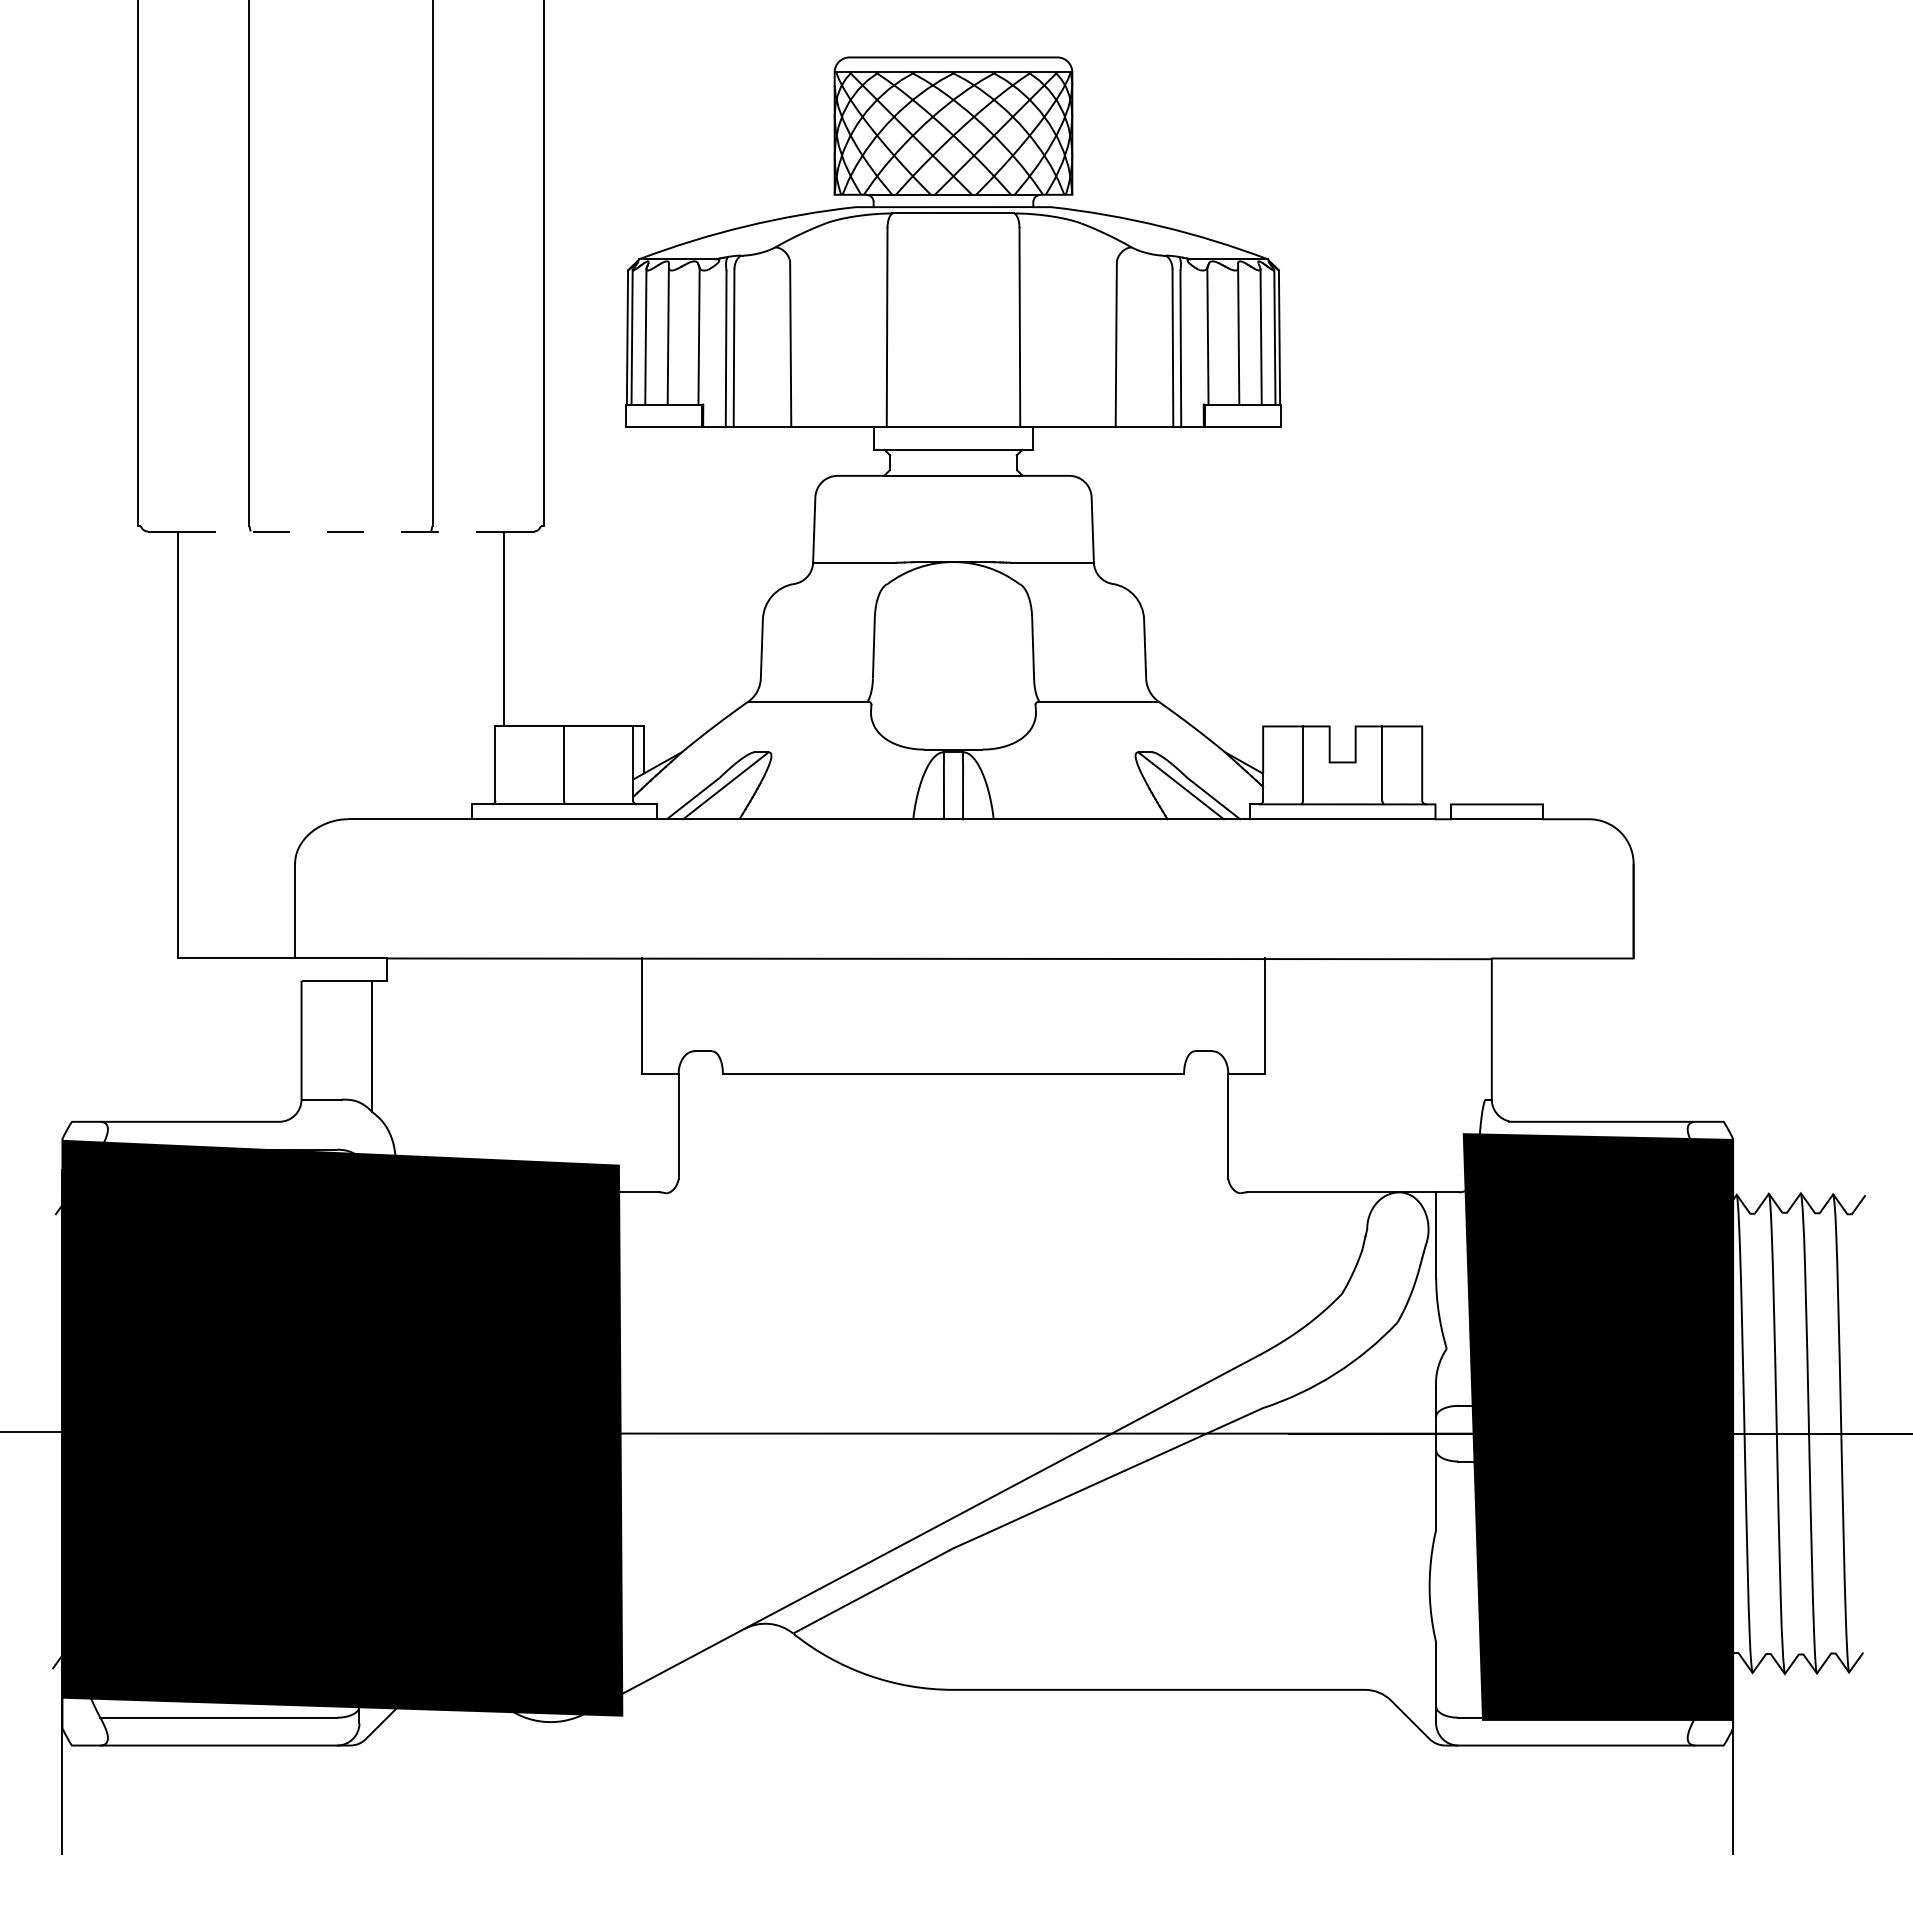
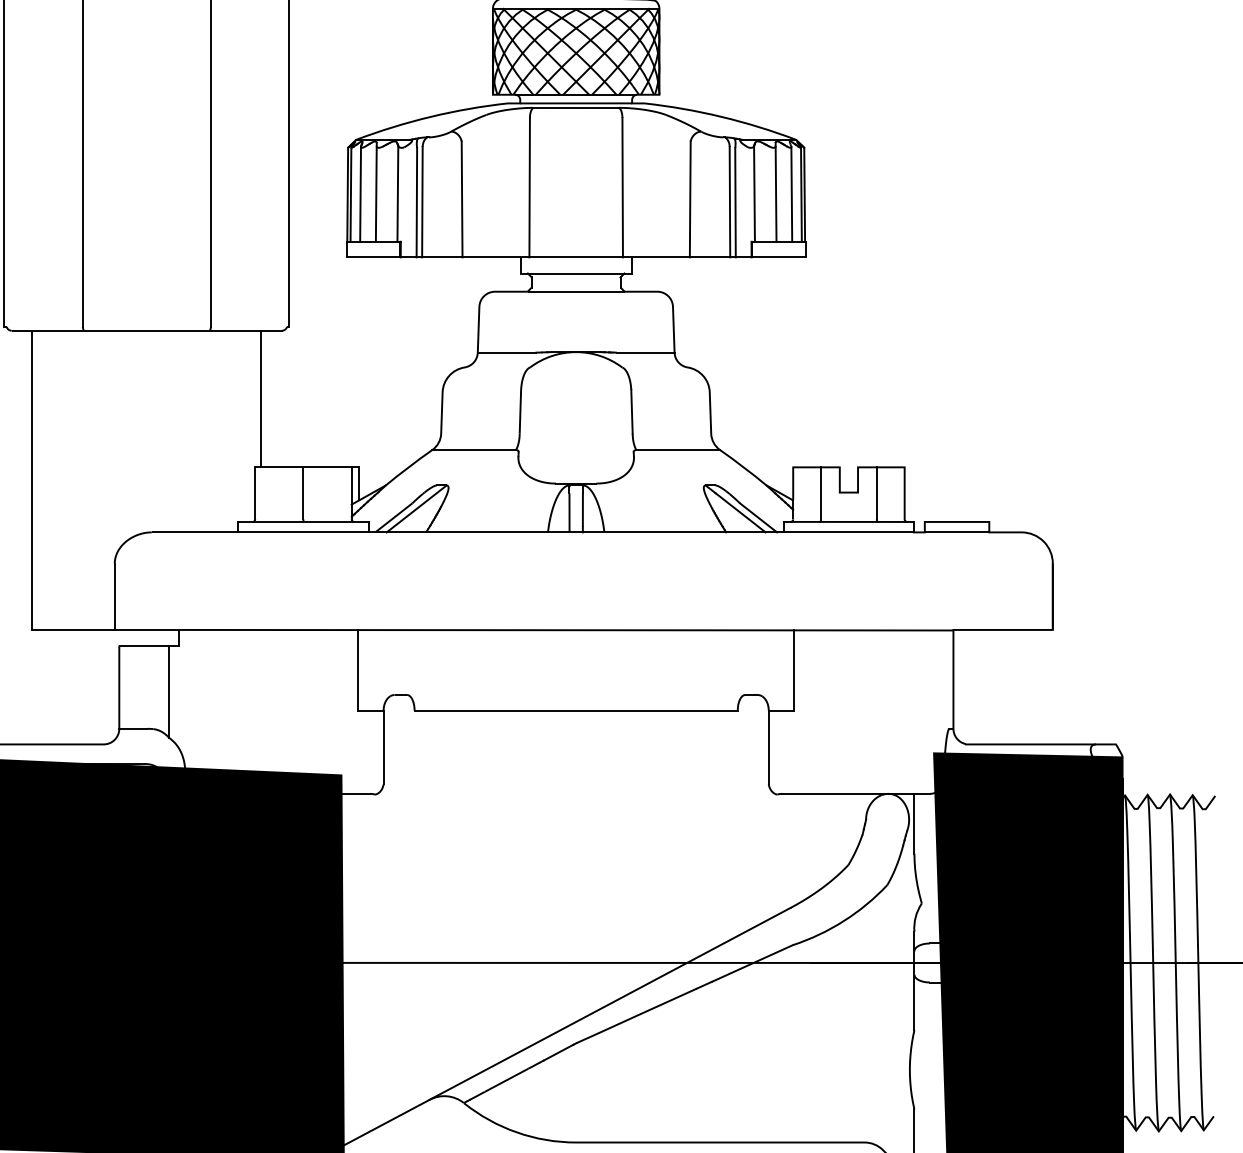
line: (341, 531) -> (147, 330), dashed -> solid

